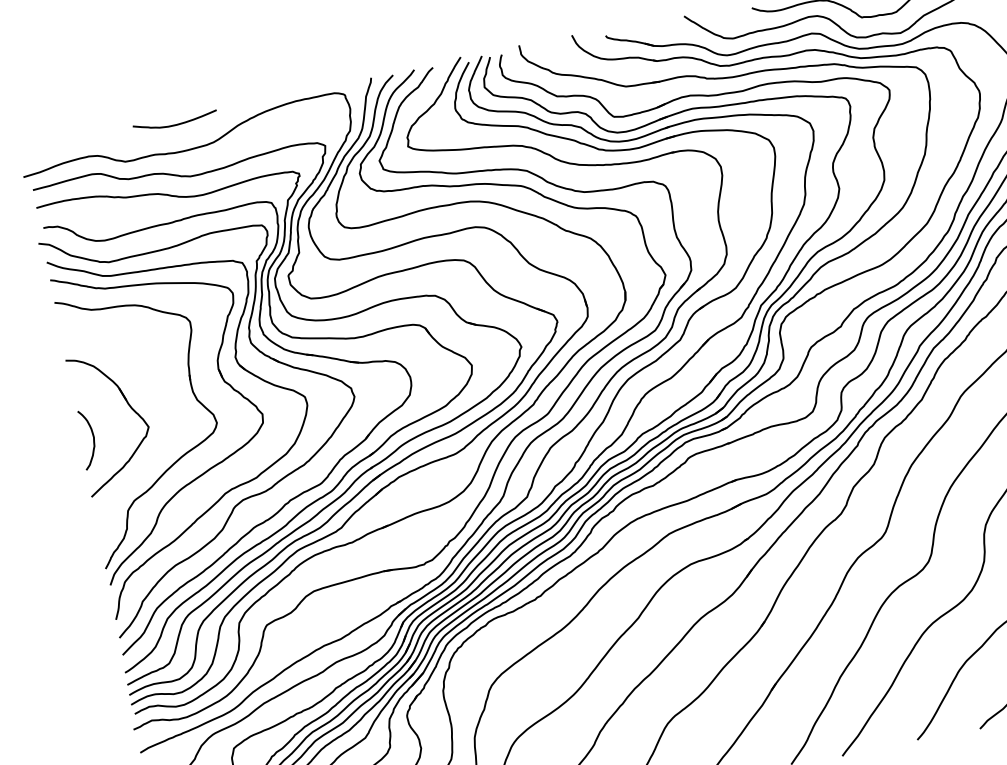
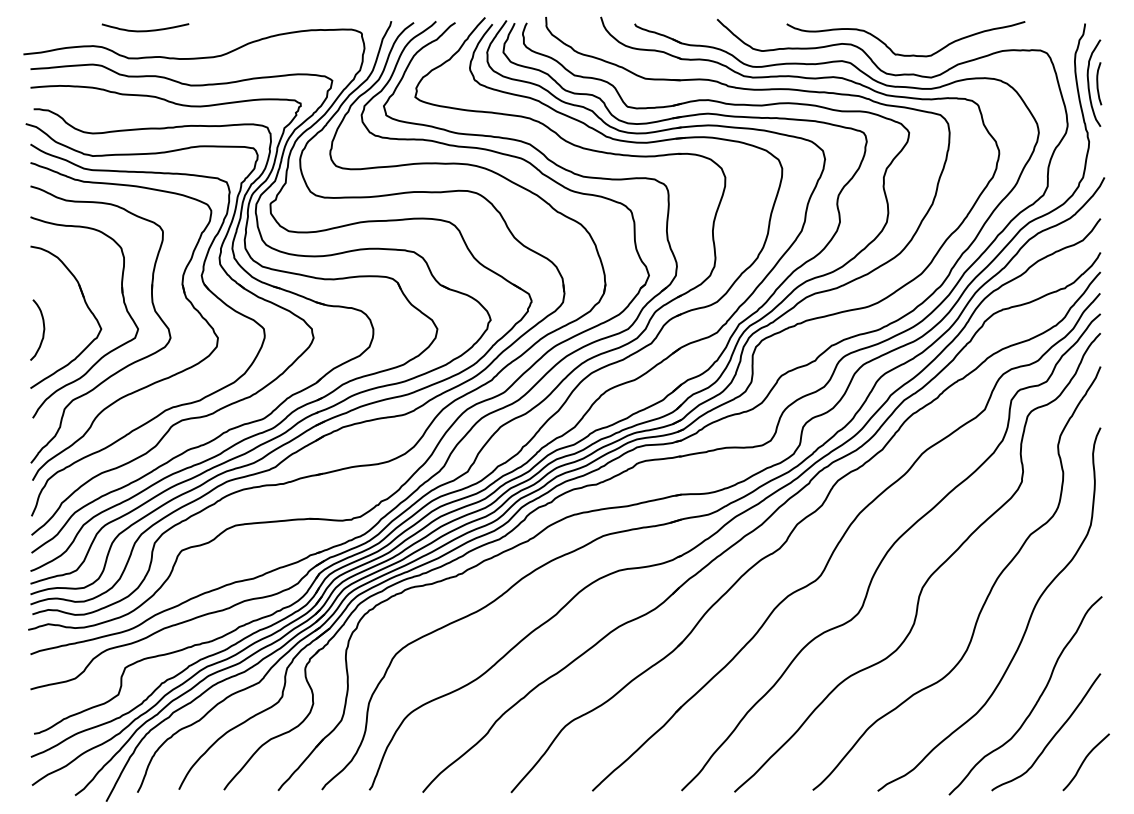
curve: (175, 124) -> (145, 30), moved
part: (165, 398) -> (123, 303), added

